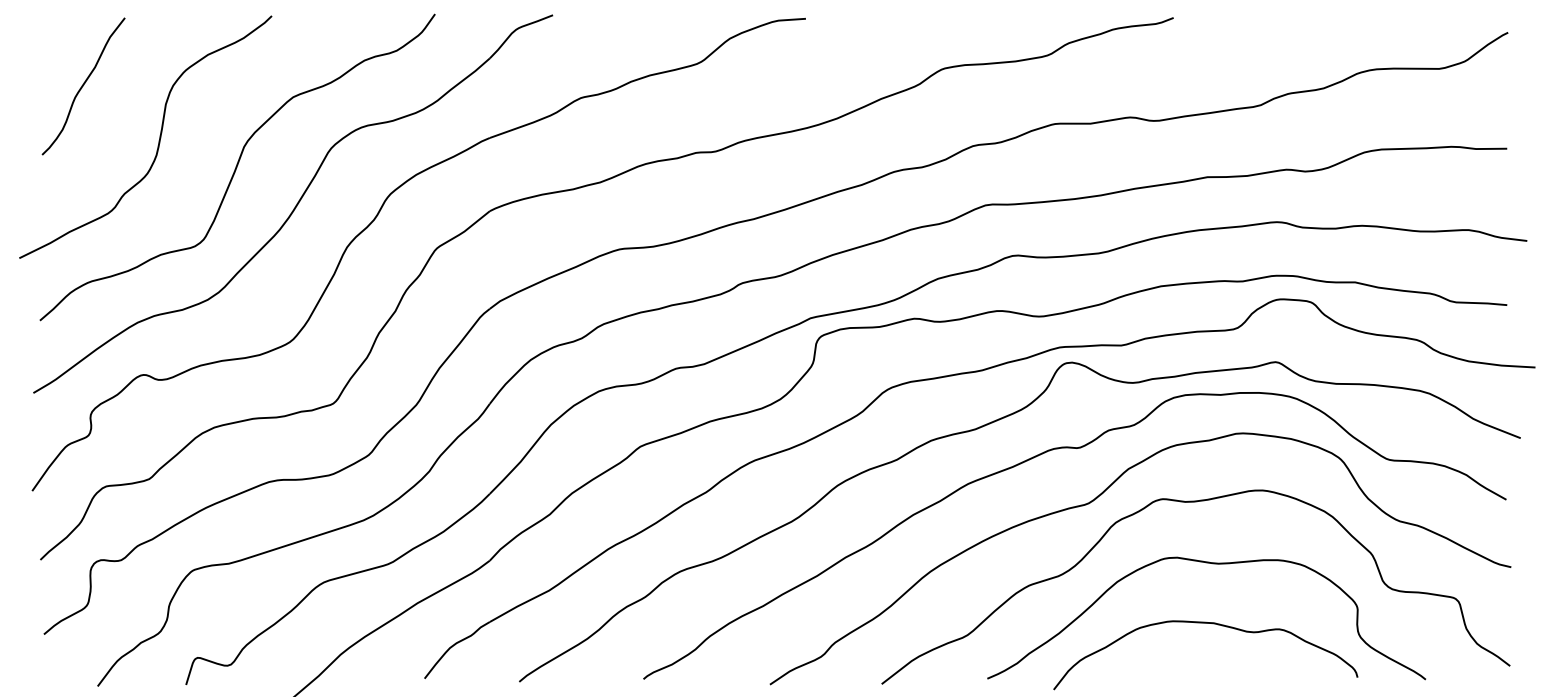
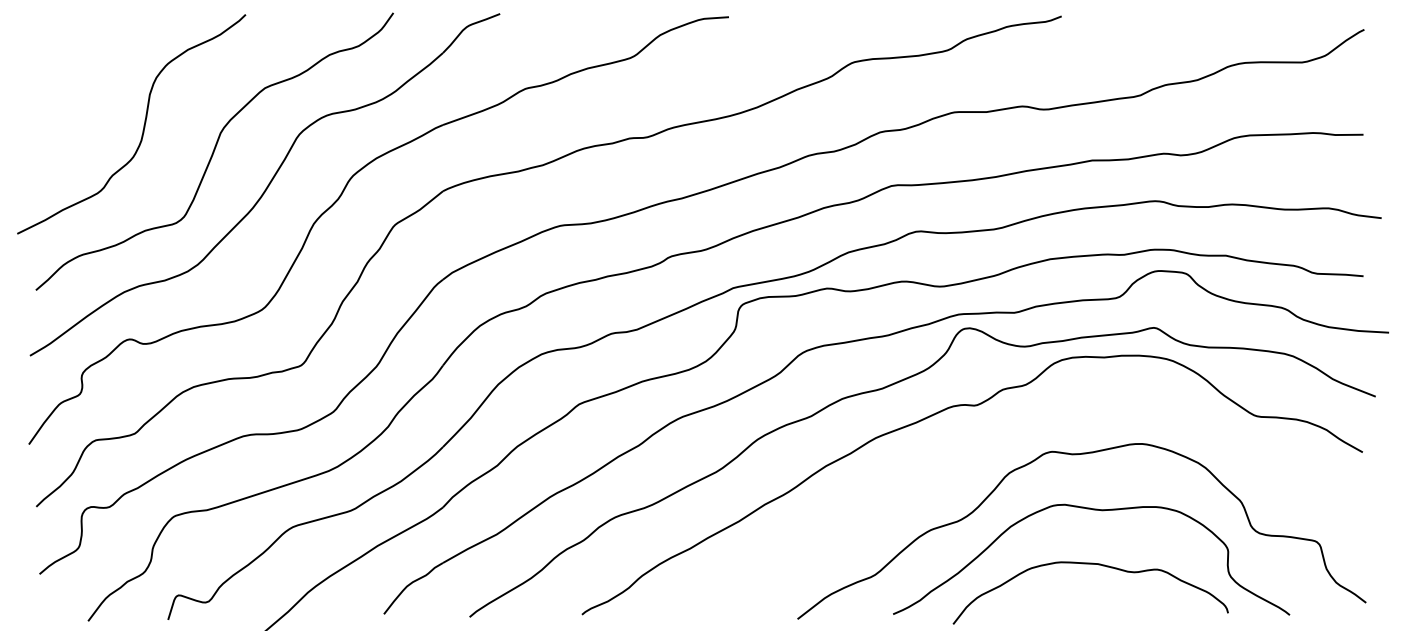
curve: (83, 86) -> (75, 78), removed
curve: (1094, 501) -> (990, 453), removed

